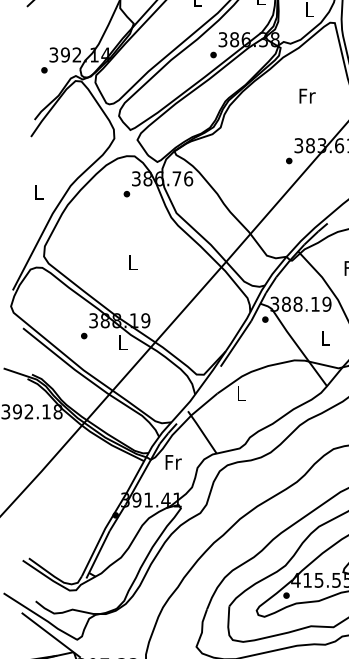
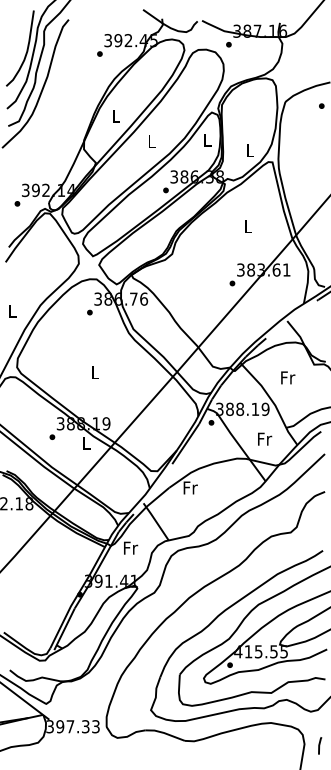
text: (307, 96) -> (248, 226), Fr -> L
text: (326, 337) -> (265, 438), L -> Fr
text: (241, 393) -> (190, 487), L -> Fr

